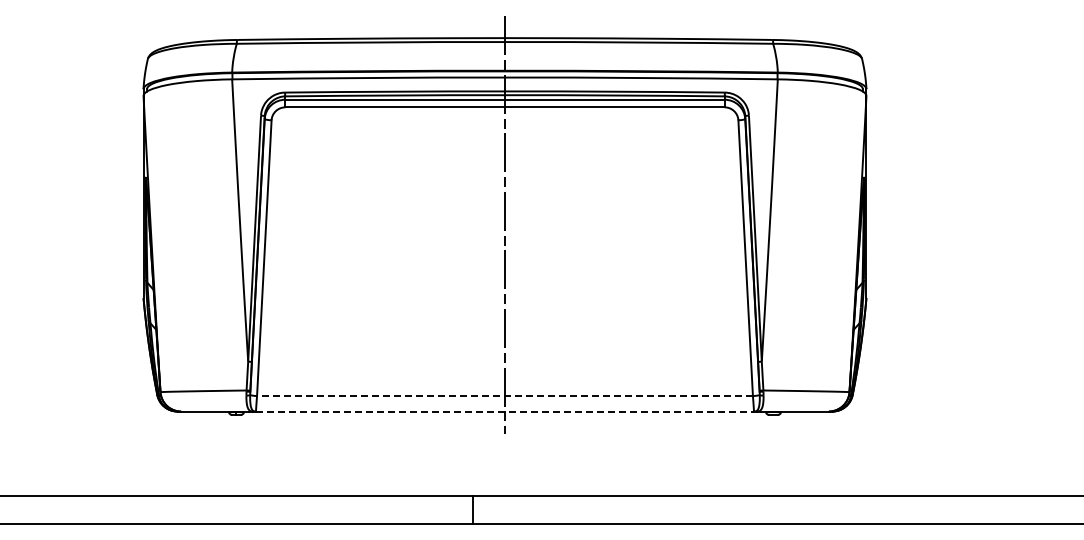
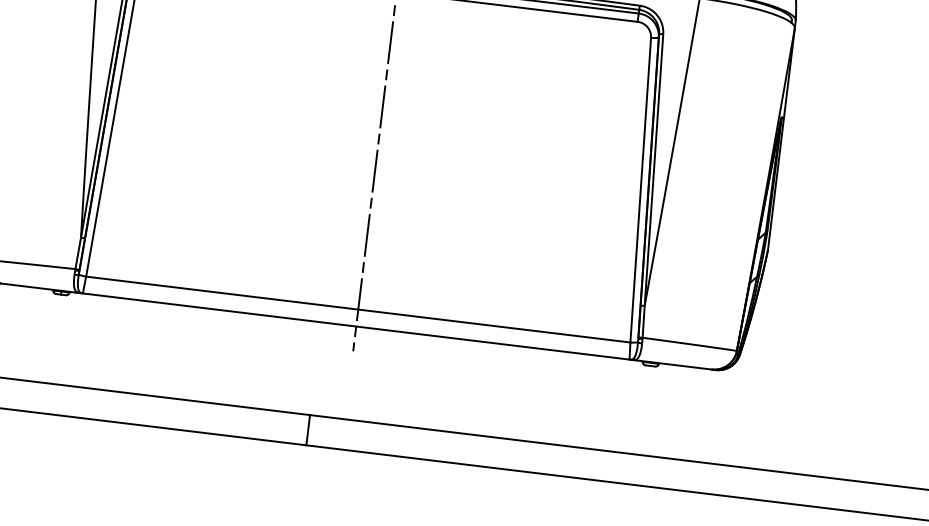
line: (505, 396) -> (358, 310), dashed -> solid
line: (505, 411) -> (356, 326), dashed -> solid

